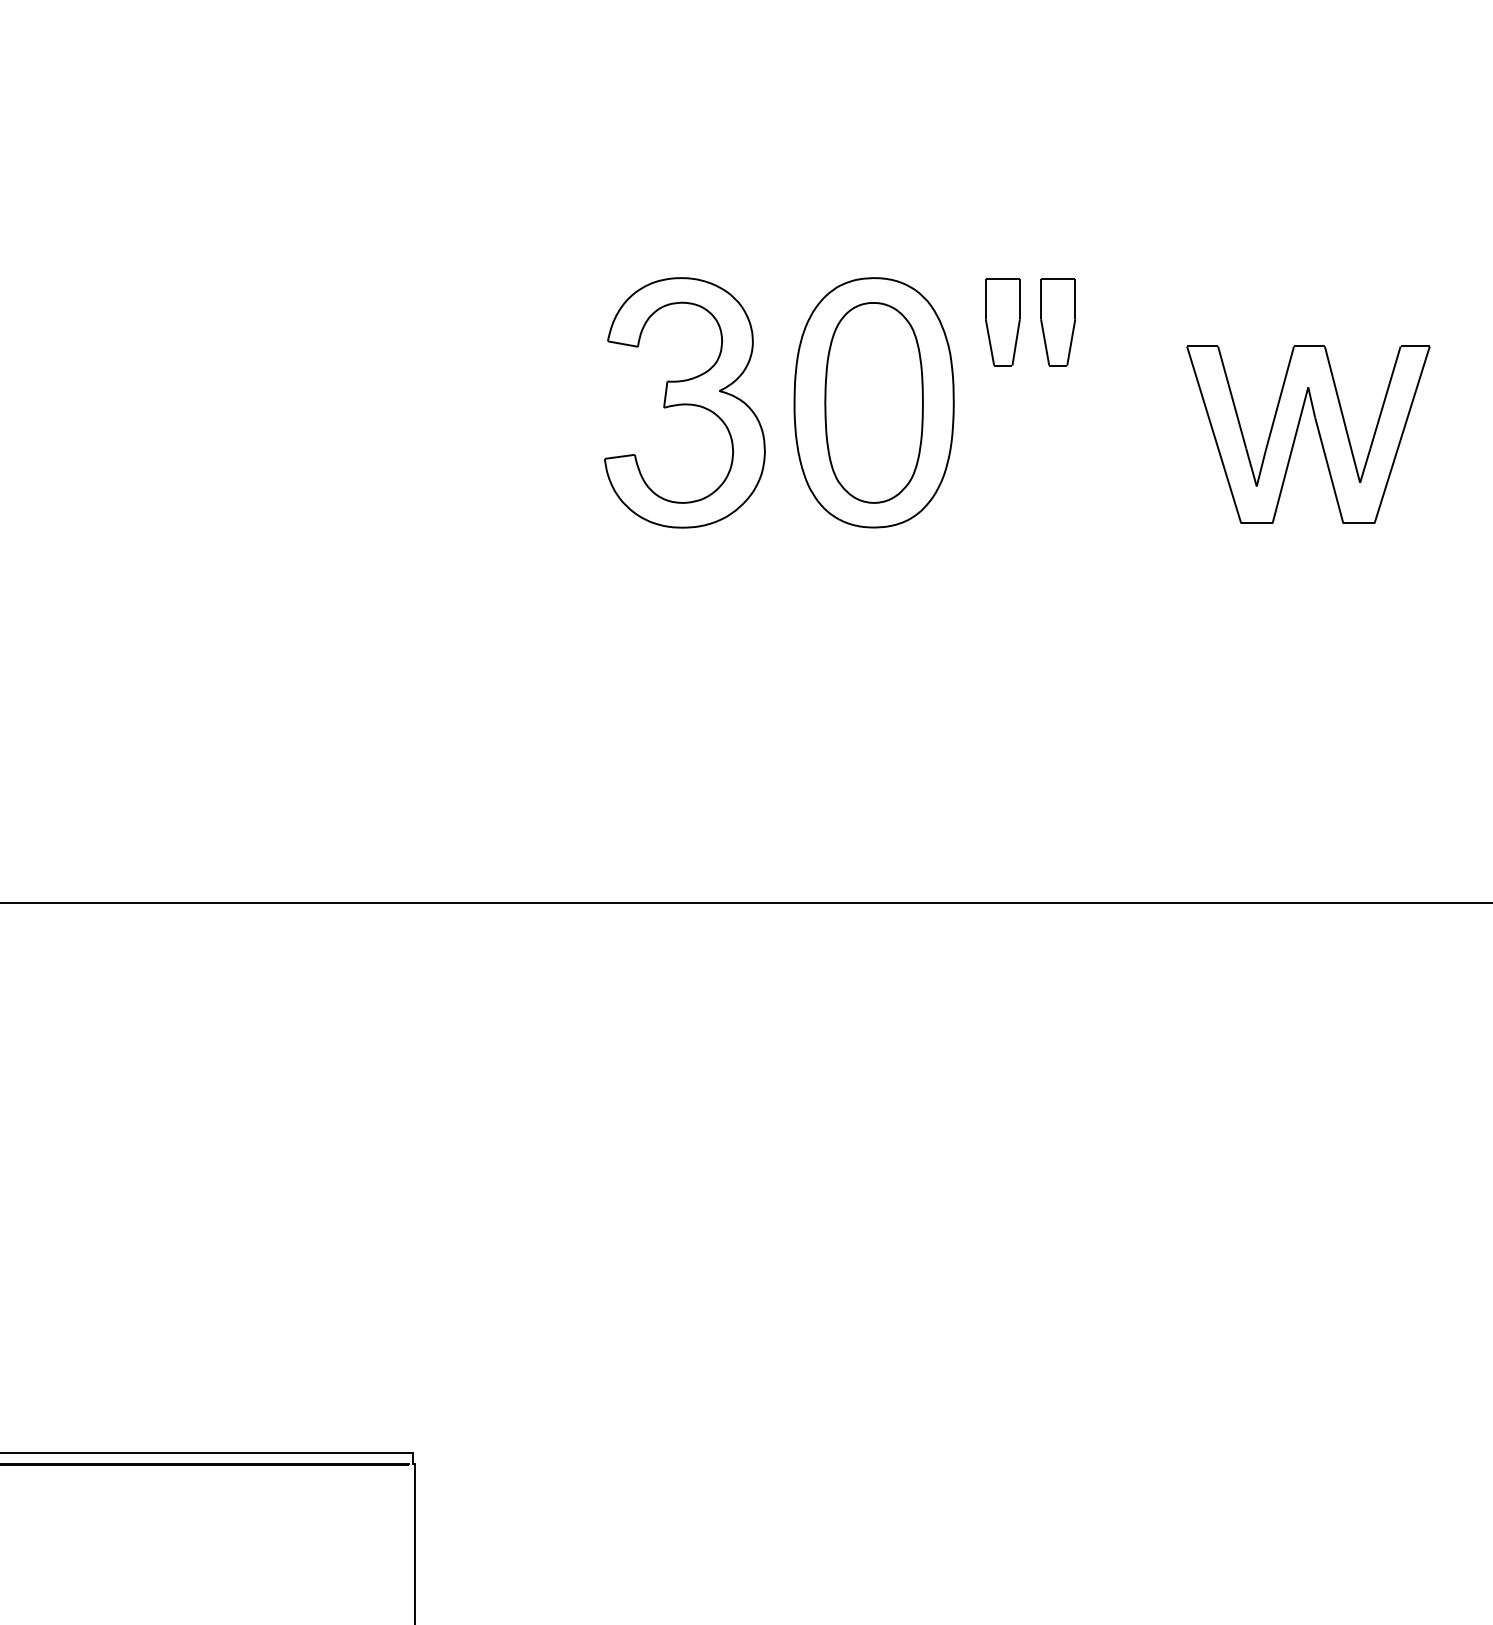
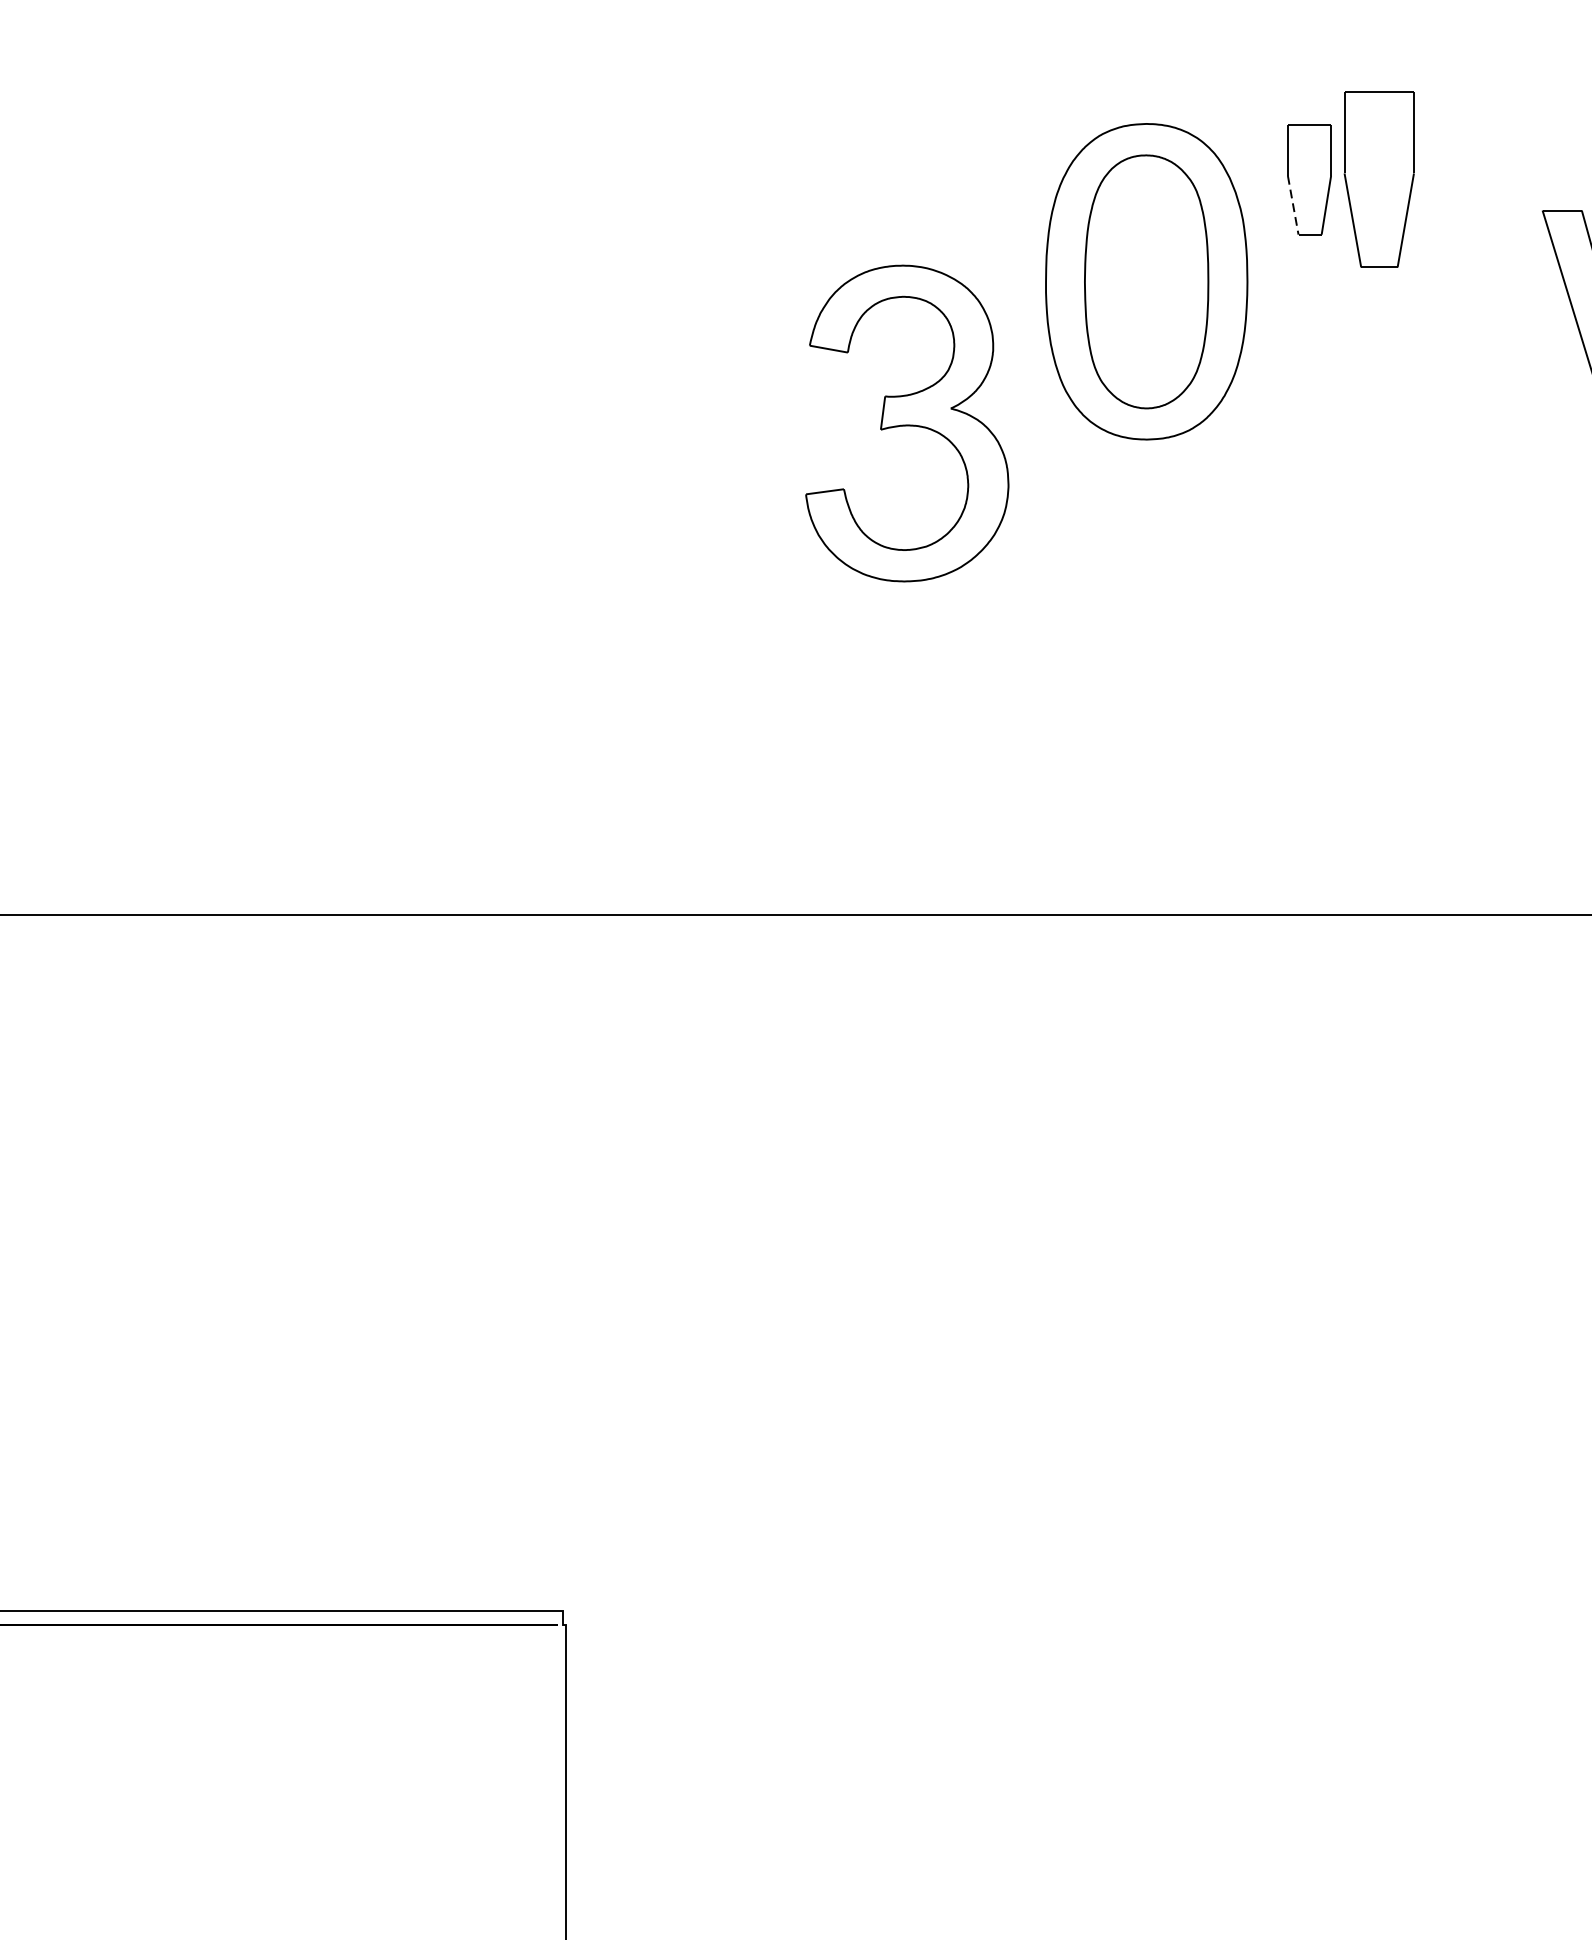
part: (1058, 322) -> (1379, 180), size x1.6
line: (989, 342) -> (1292, 205), solid -> dashed
part: (684, 402) -> (906, 423), moved

